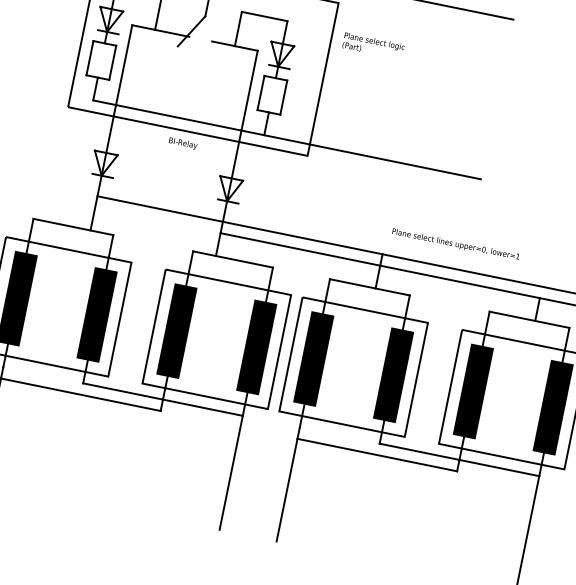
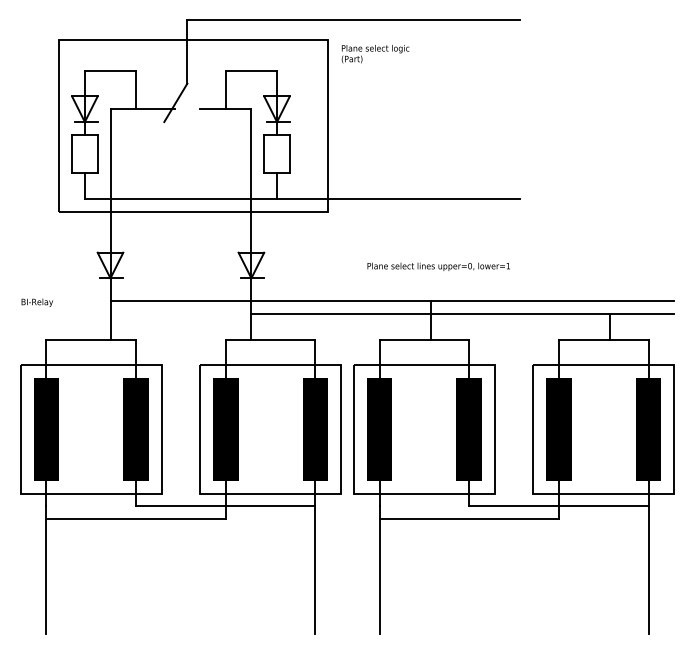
text: (373, 46) -> (375, 54), moved
text: (182, 143) -> (36, 302), moved
text: (455, 244) -> (438, 266), moved

